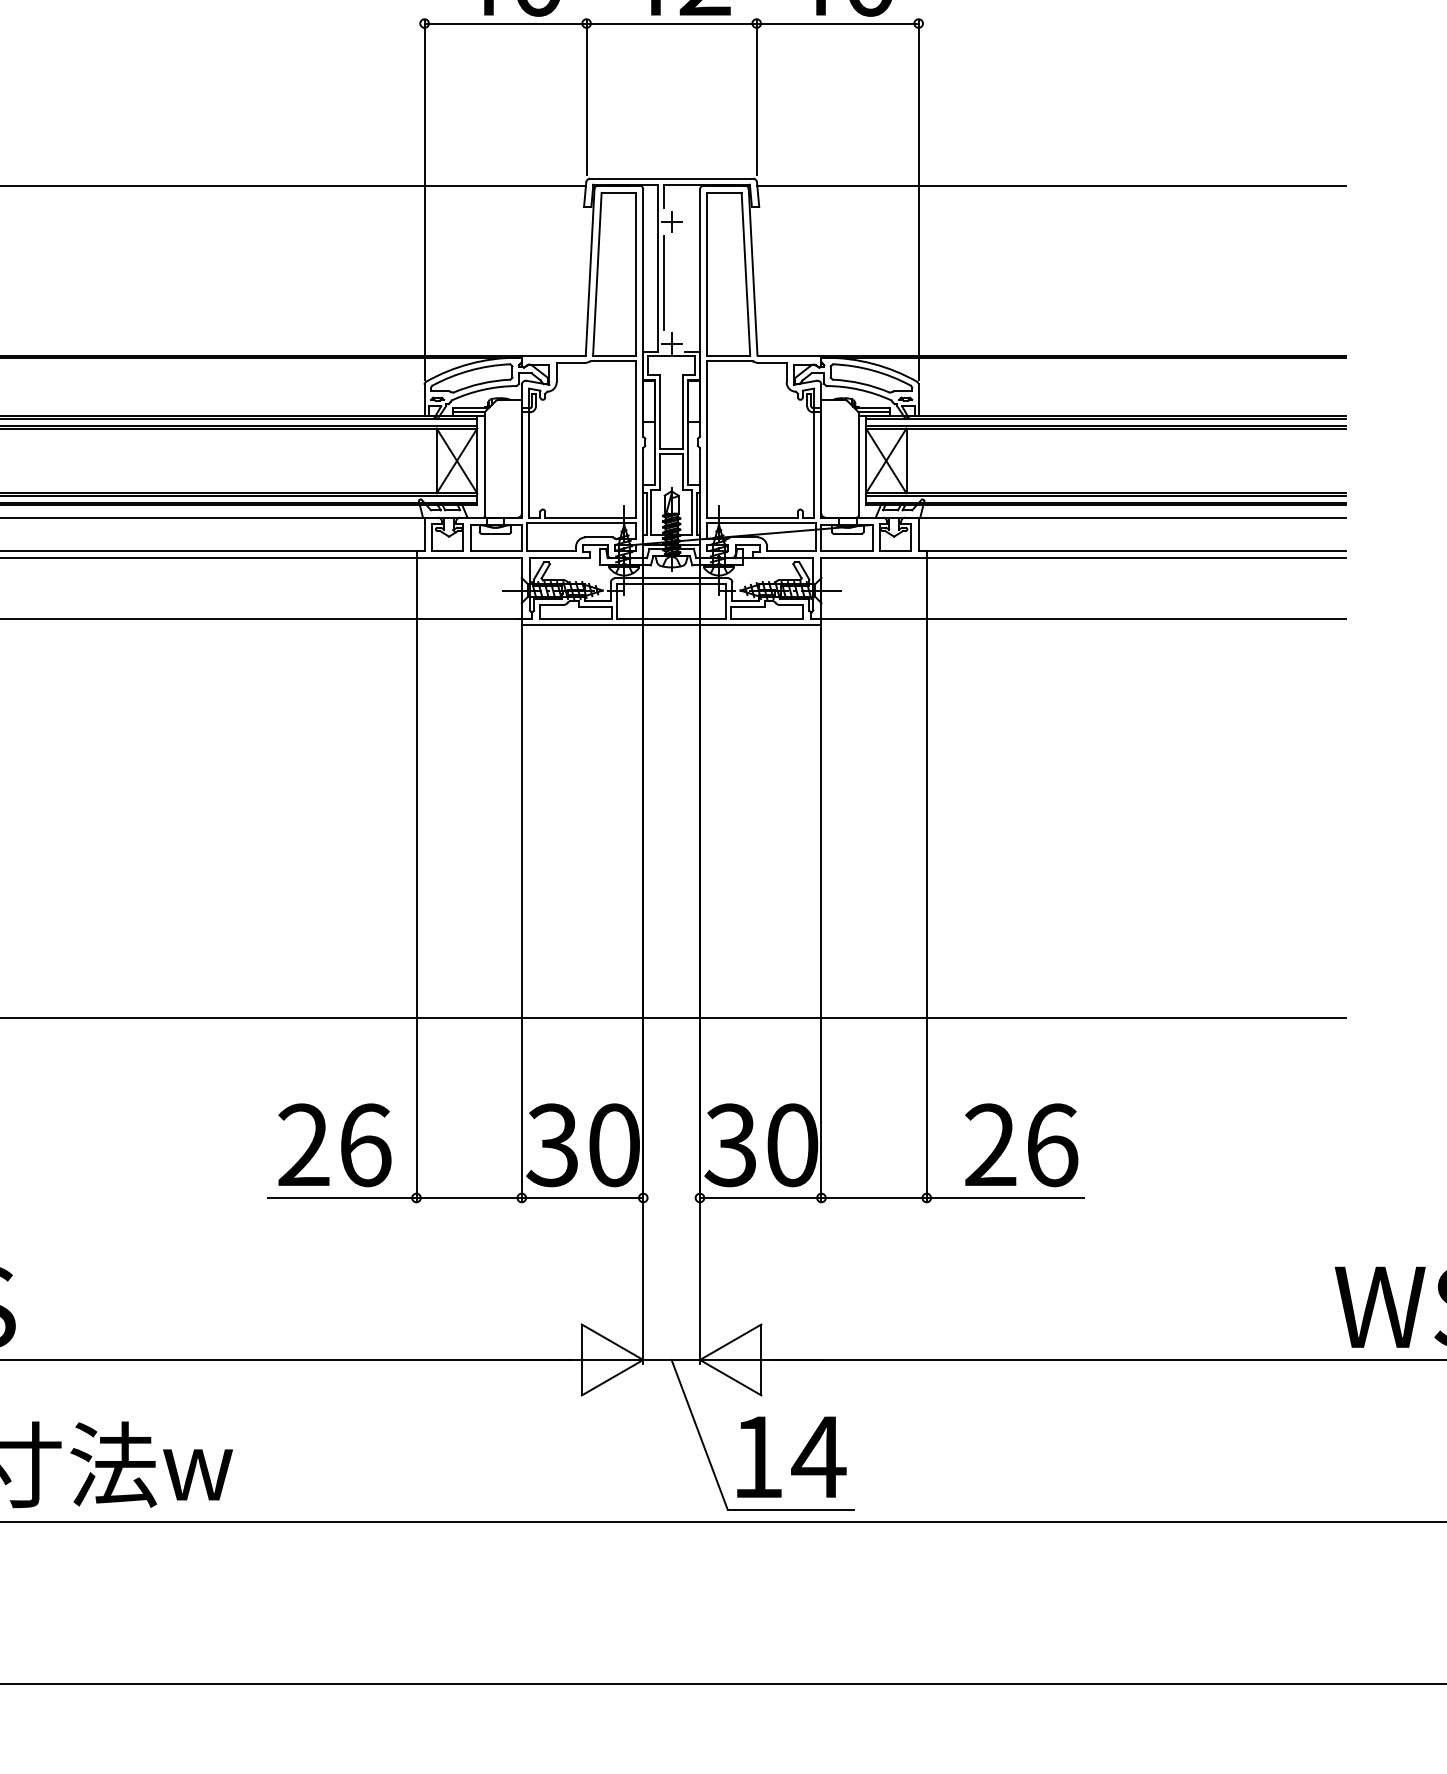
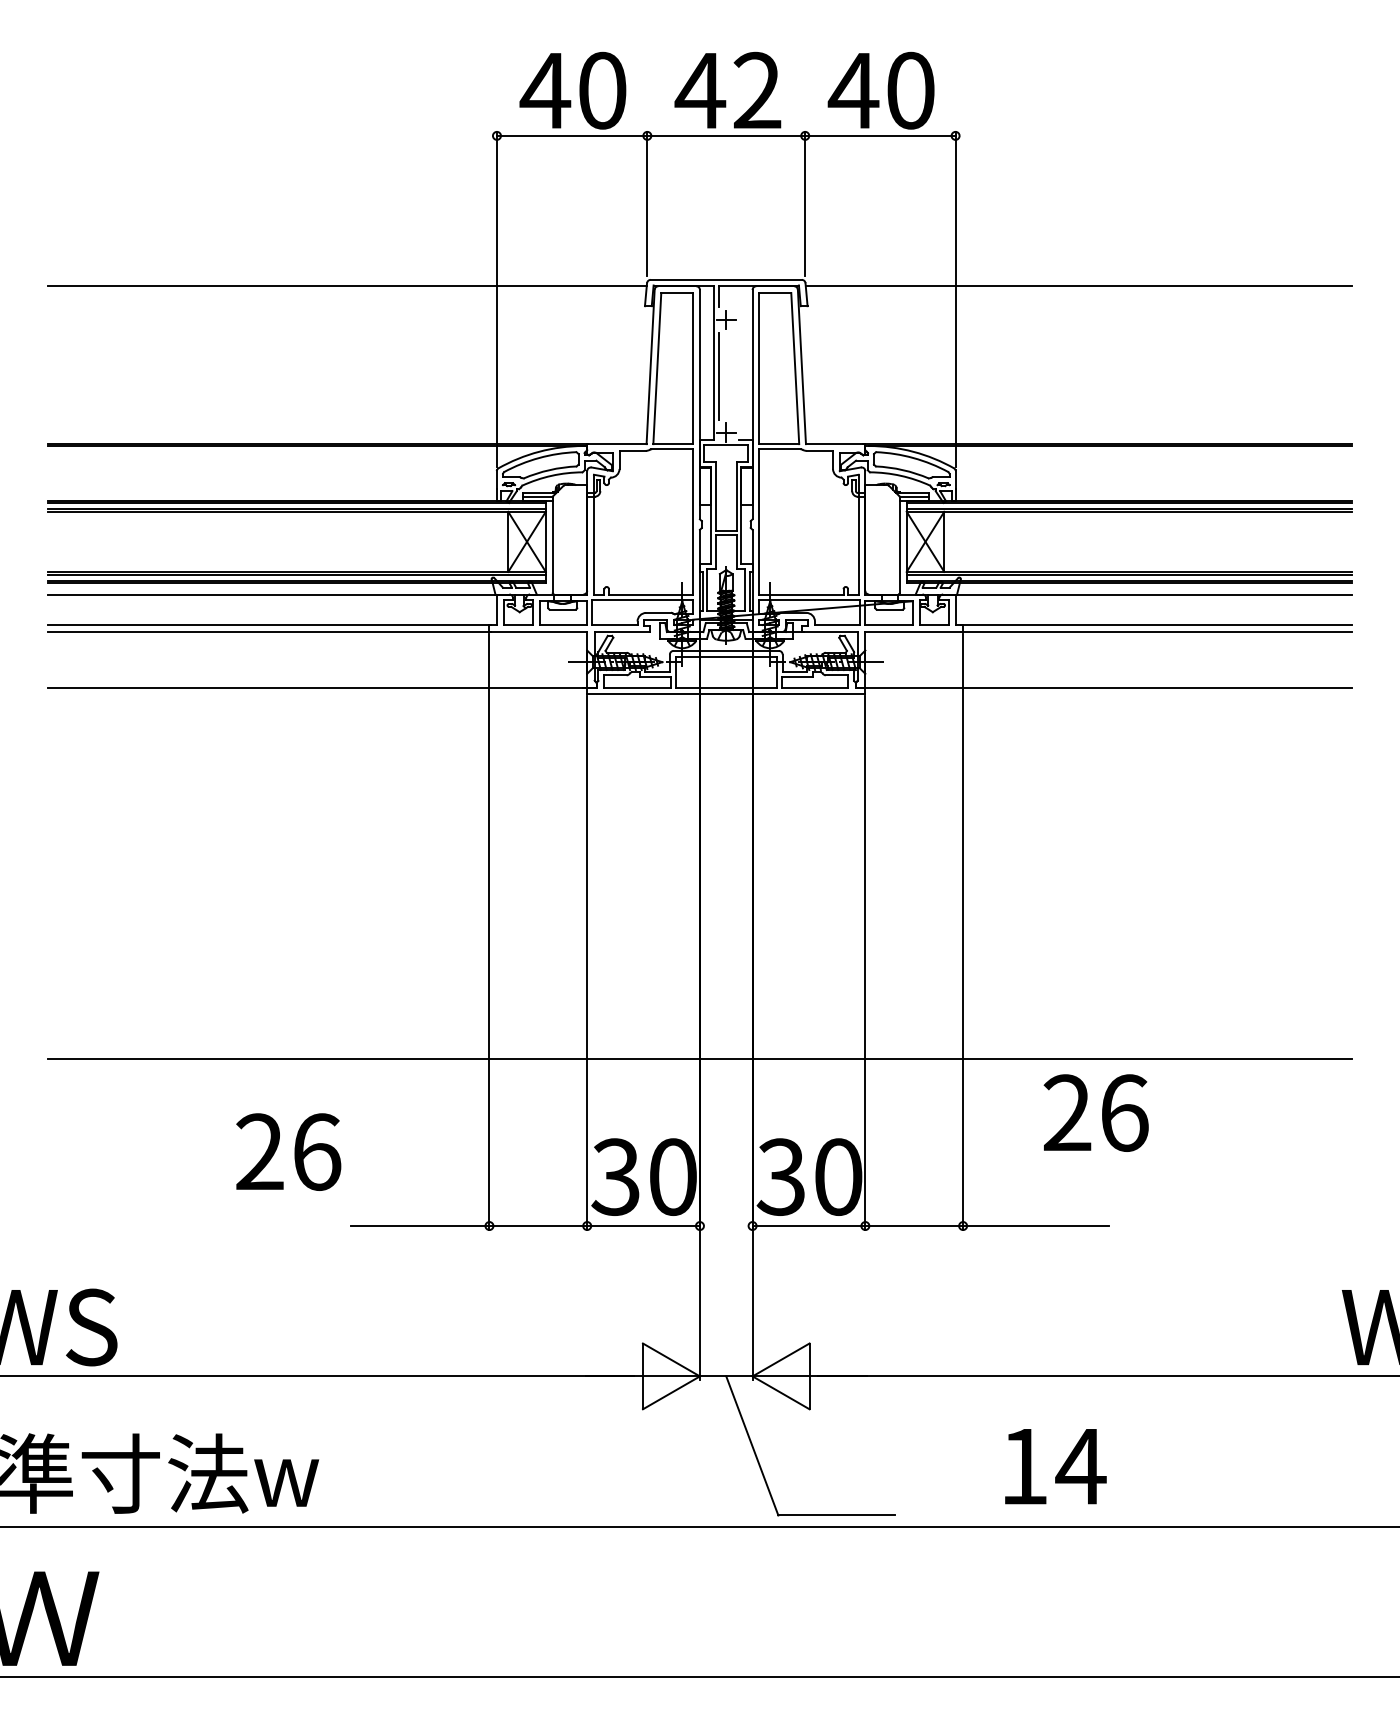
text: (334, 1144) -> (288, 1151), moved
text: (1020, 1144) -> (1095, 1112), moved
text: (791, 1457) -> (1055, 1466), moved

